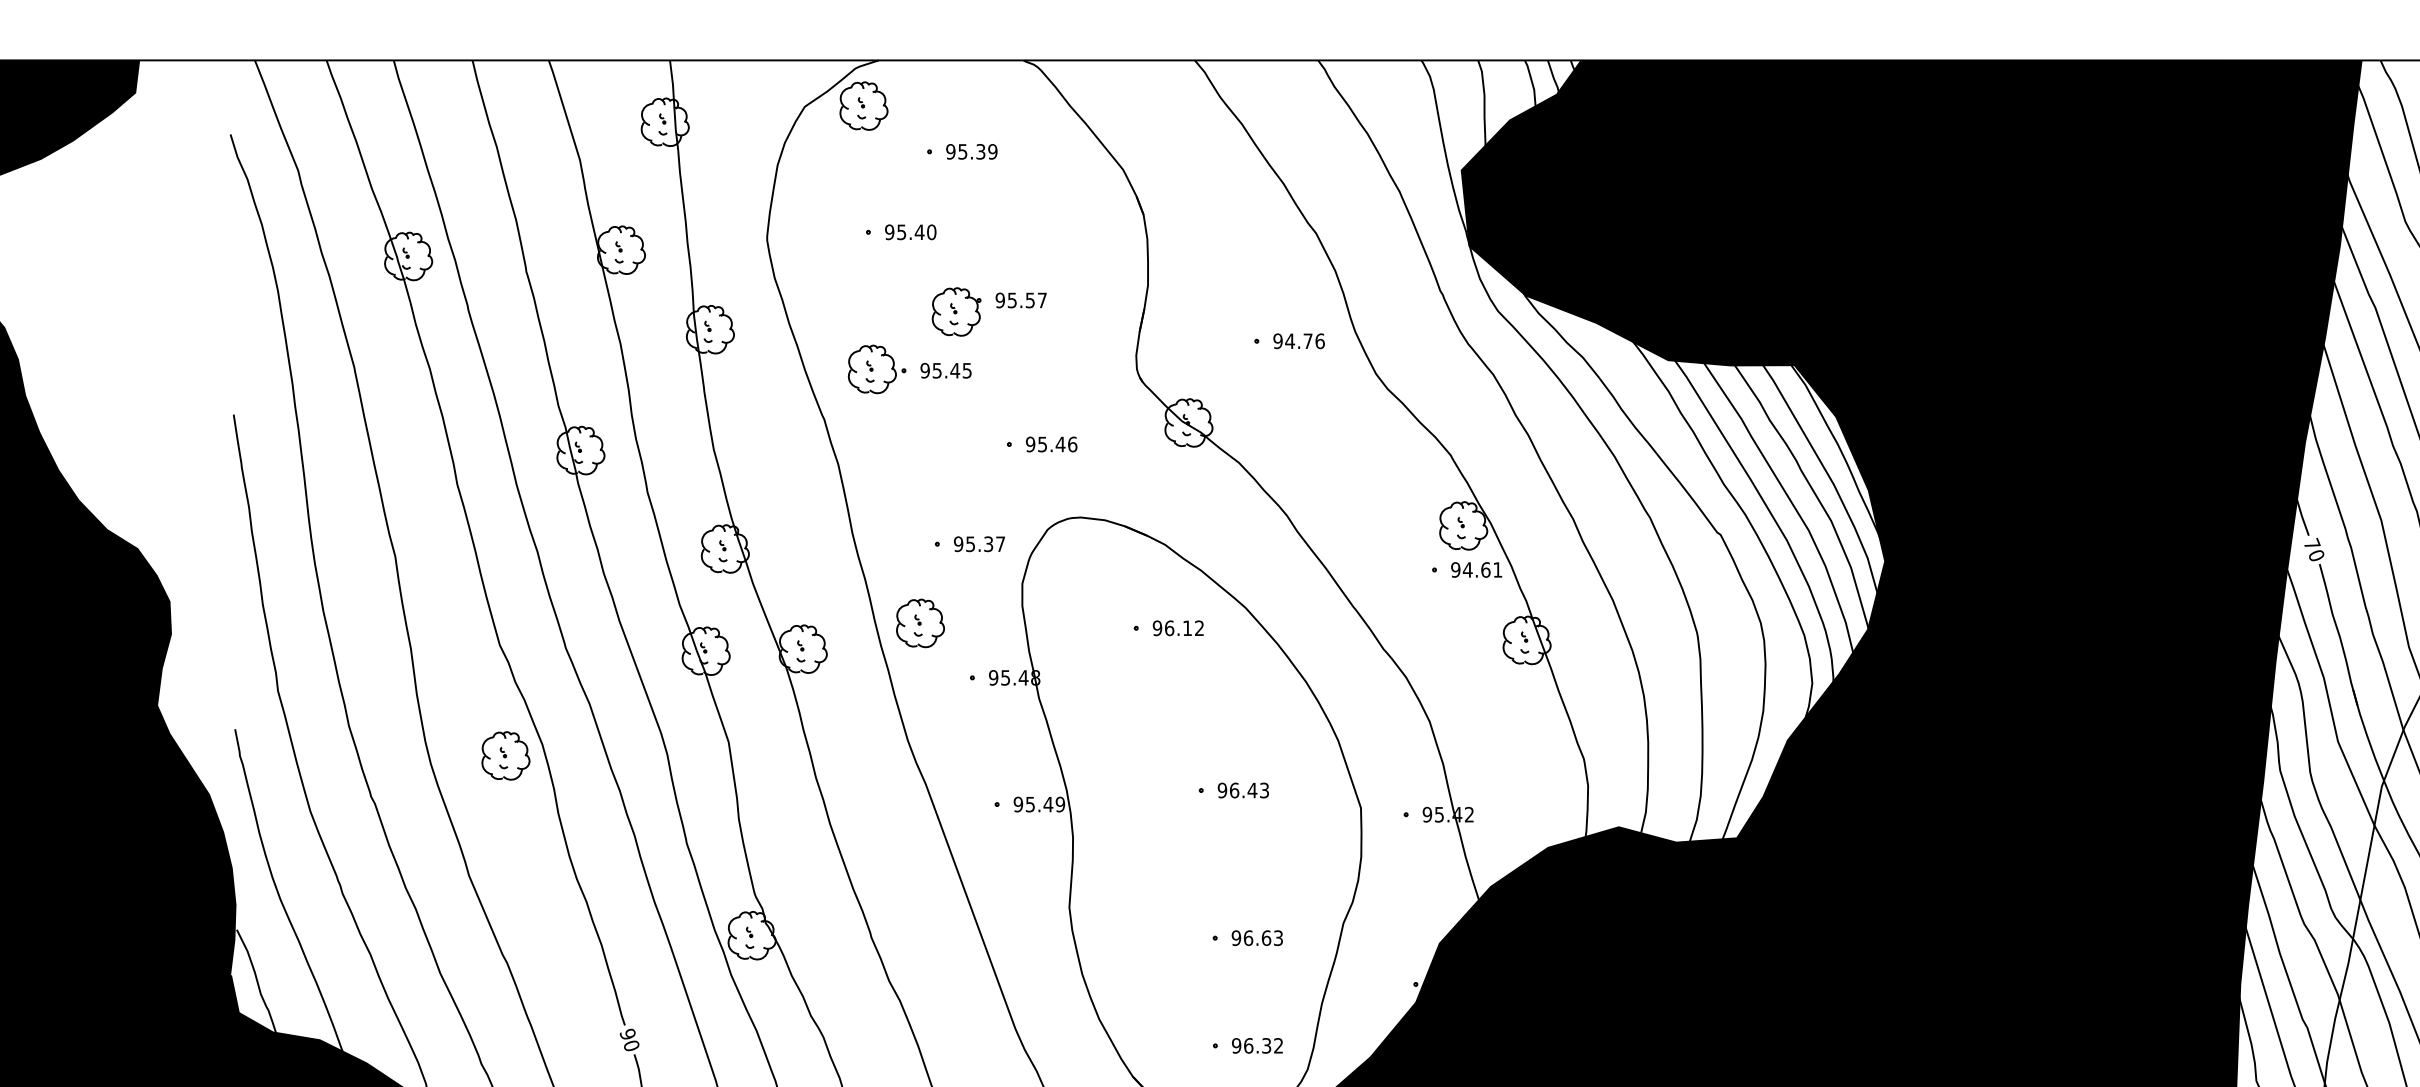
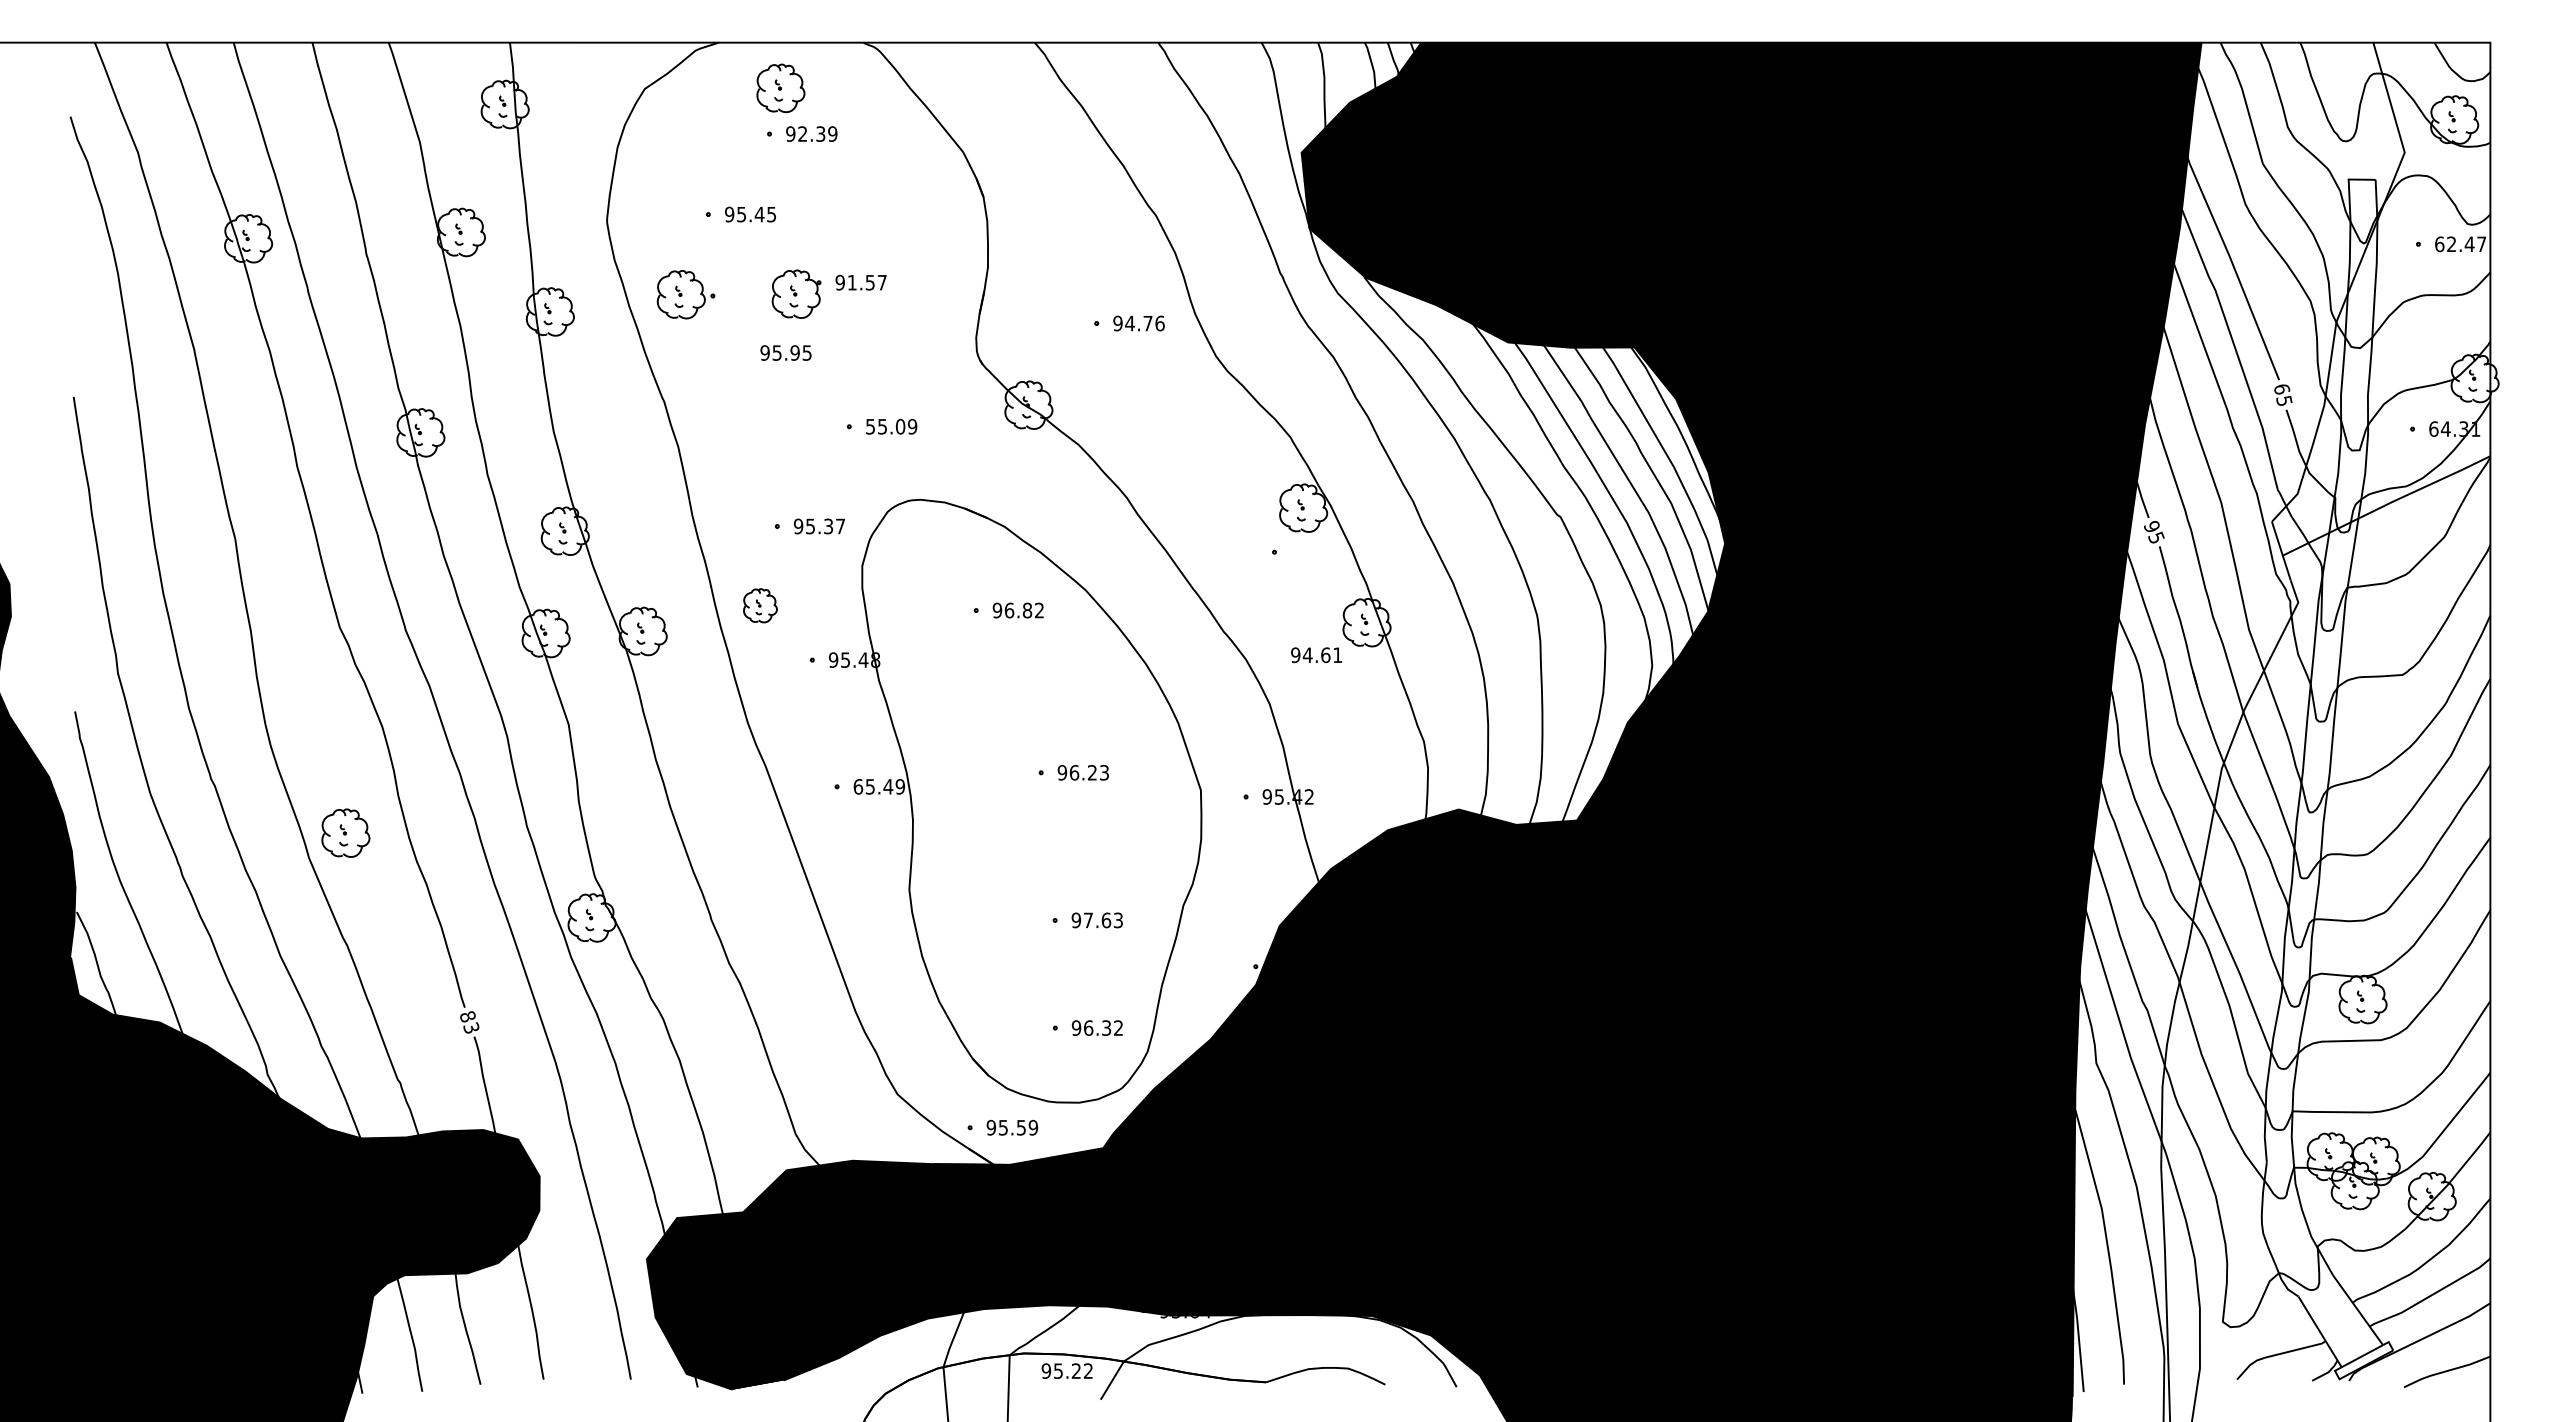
part: (863, 106) -> (780, 88), moved
text: (962, 151) -> (802, 133), 95.39 -> 92.39
text: (931, 232) -> (771, 214), 95.40 -> 95.45
text: (1011, 300) -> (851, 282), 95.57 -> 91.57
part: (876, 369) -> (685, 294), moved
text: (955, 370) -> (795, 352), 95.45 -> 95.95
text: (1051, 444) -> (891, 426), 95.46 -> 55.09
text: (2314, 549) -> (2154, 531), 70 -> 95
text: (1476, 570) -> (1316, 655), moved
part: (920, 623) -> (760, 605), size x0.7
text: (1187, 628) -> (1027, 610), 96.12 -> 96.82
part: (505, 755) -> (345, 832), moved
text: (1252, 790) -> (1092, 772), 96.43 -> 96.23
text: (1018, 804) -> (858, 786), 95.49 -> 65.49
text: (1248, 938) -> (1088, 920), 96.63 -> 97.63
text: (629, 1040) -> (469, 1022), 90 -> 83

